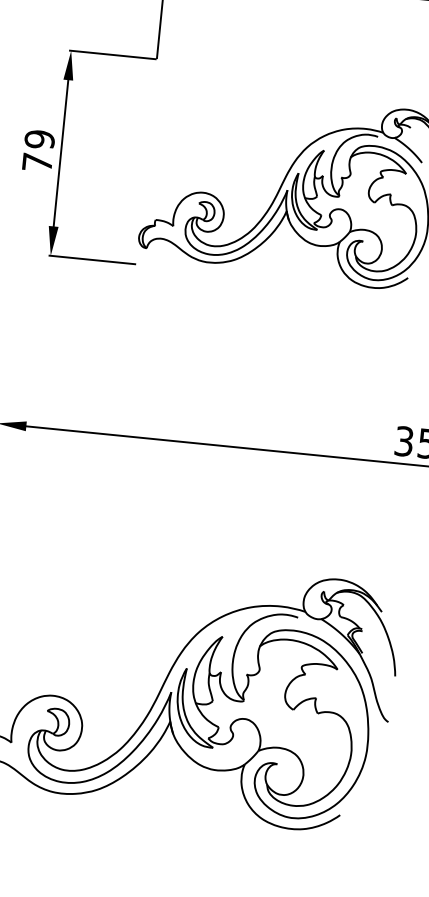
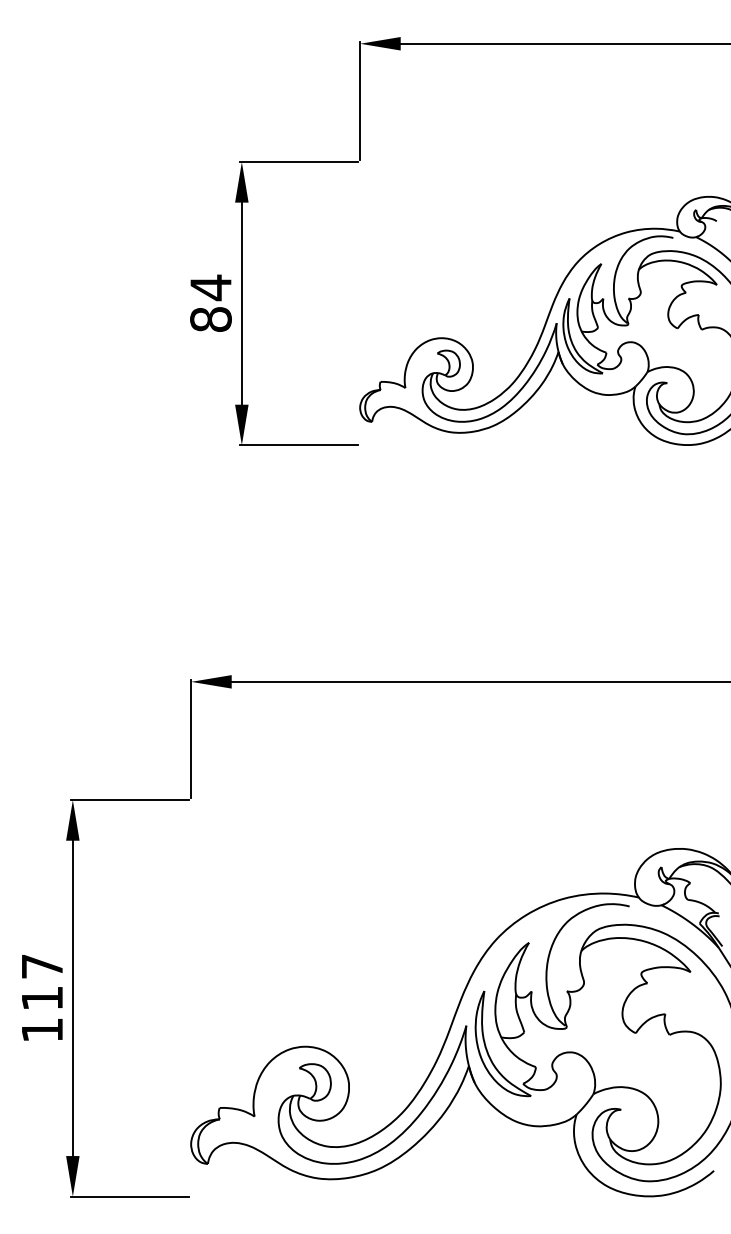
text: (38, 150) -> (210, 302), 79 -> 84

